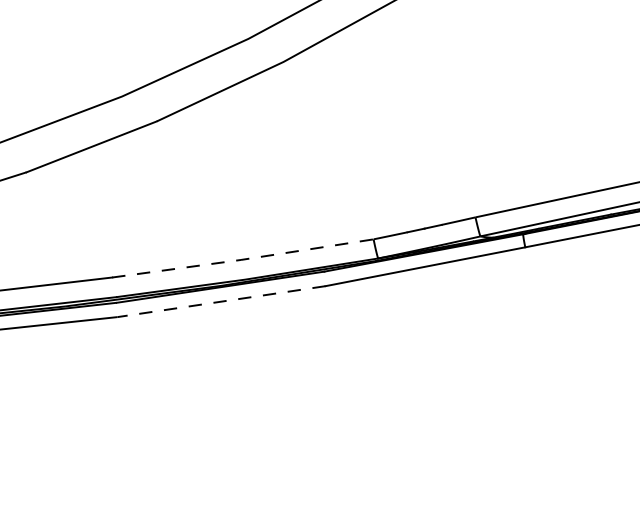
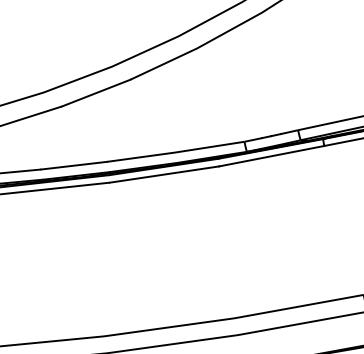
line: (242, 259) -> (175, 152), dashed -> solid
line: (221, 301) -> (164, 174), dashed -> solid

